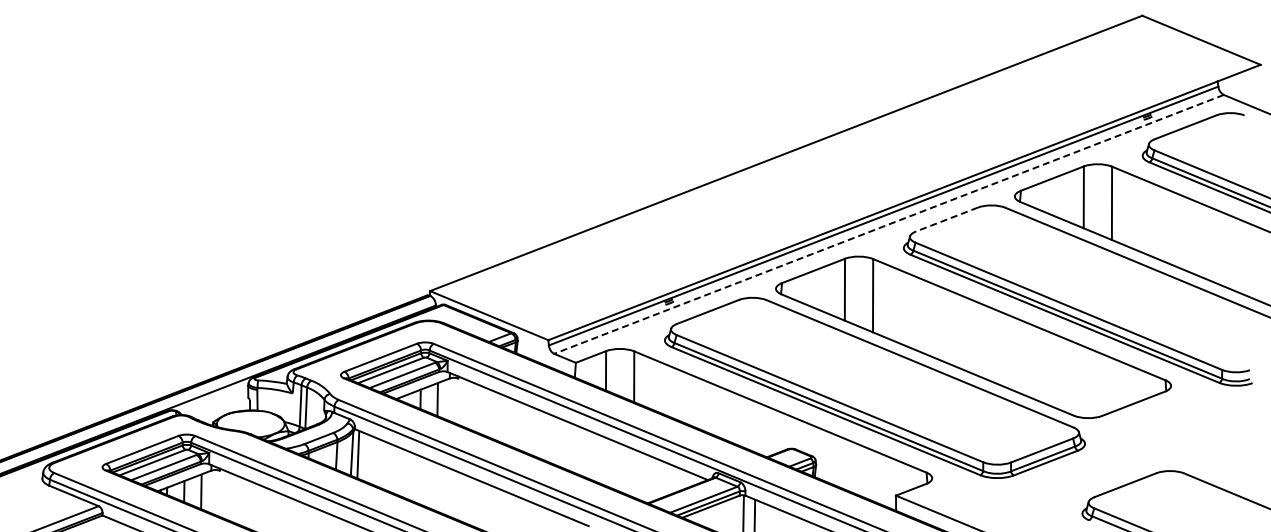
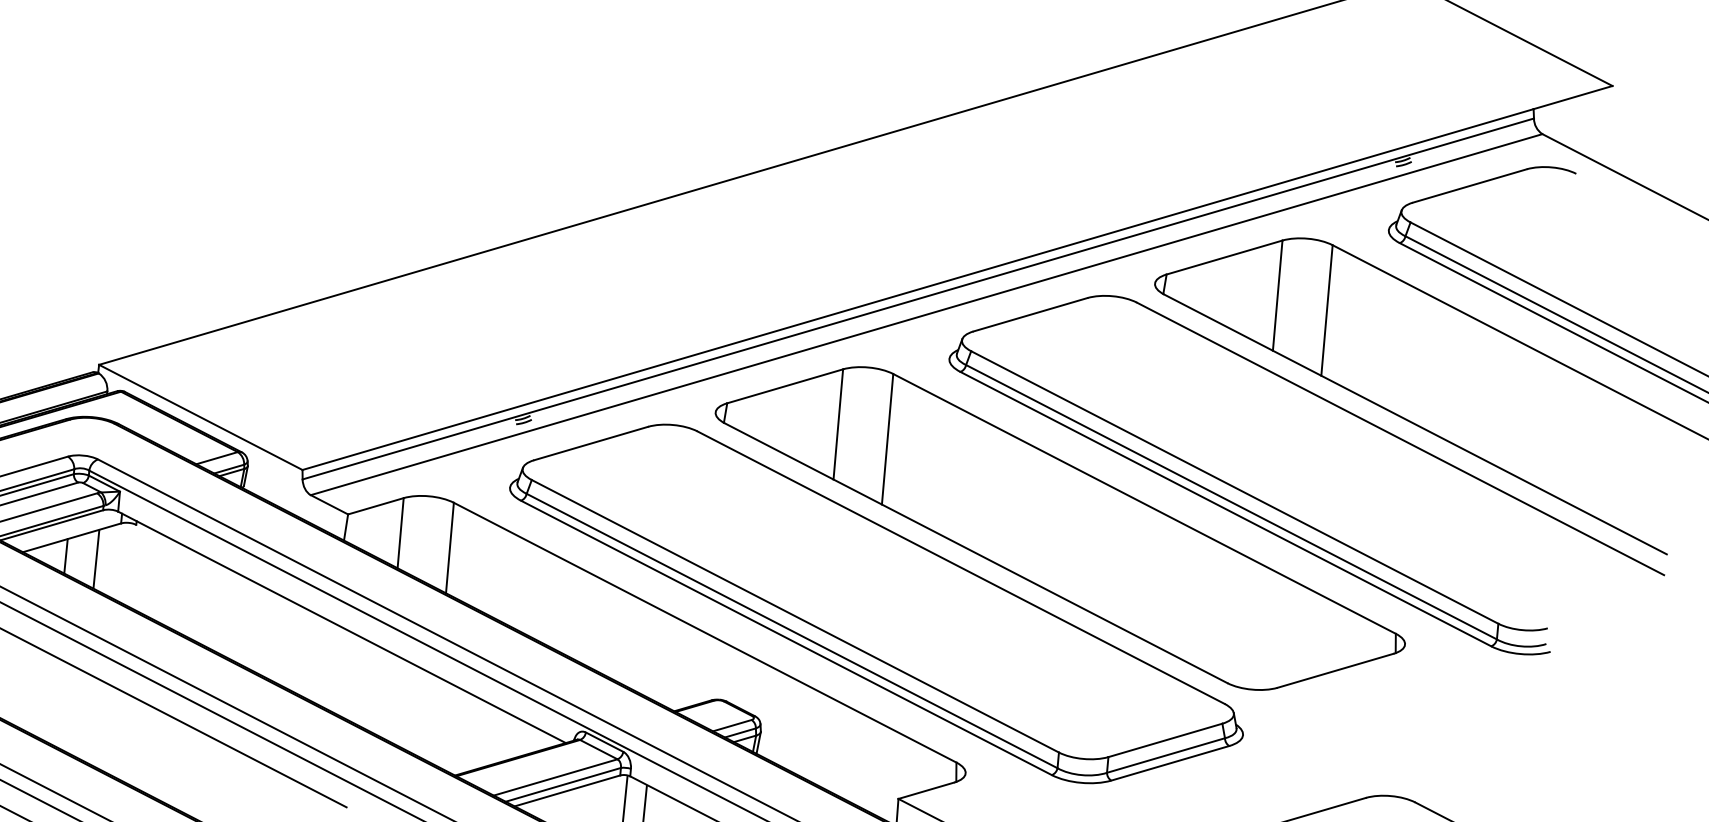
line: (946, 219) -> (1029, 314), dashed -> solid
line: (889, 224) -> (927, 314), dashed -> solid

